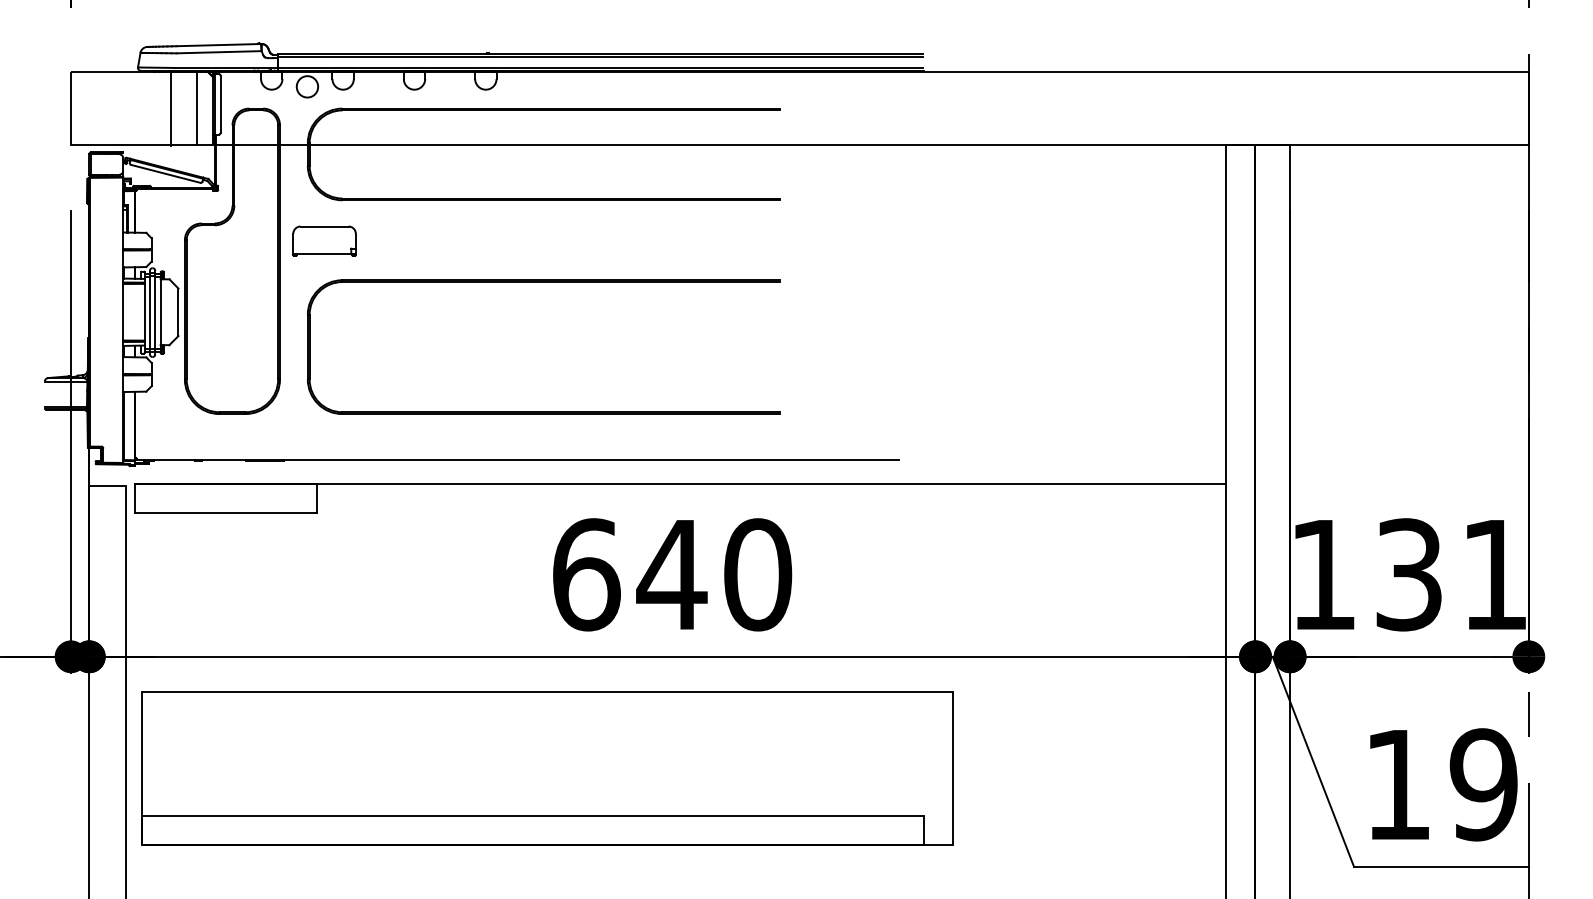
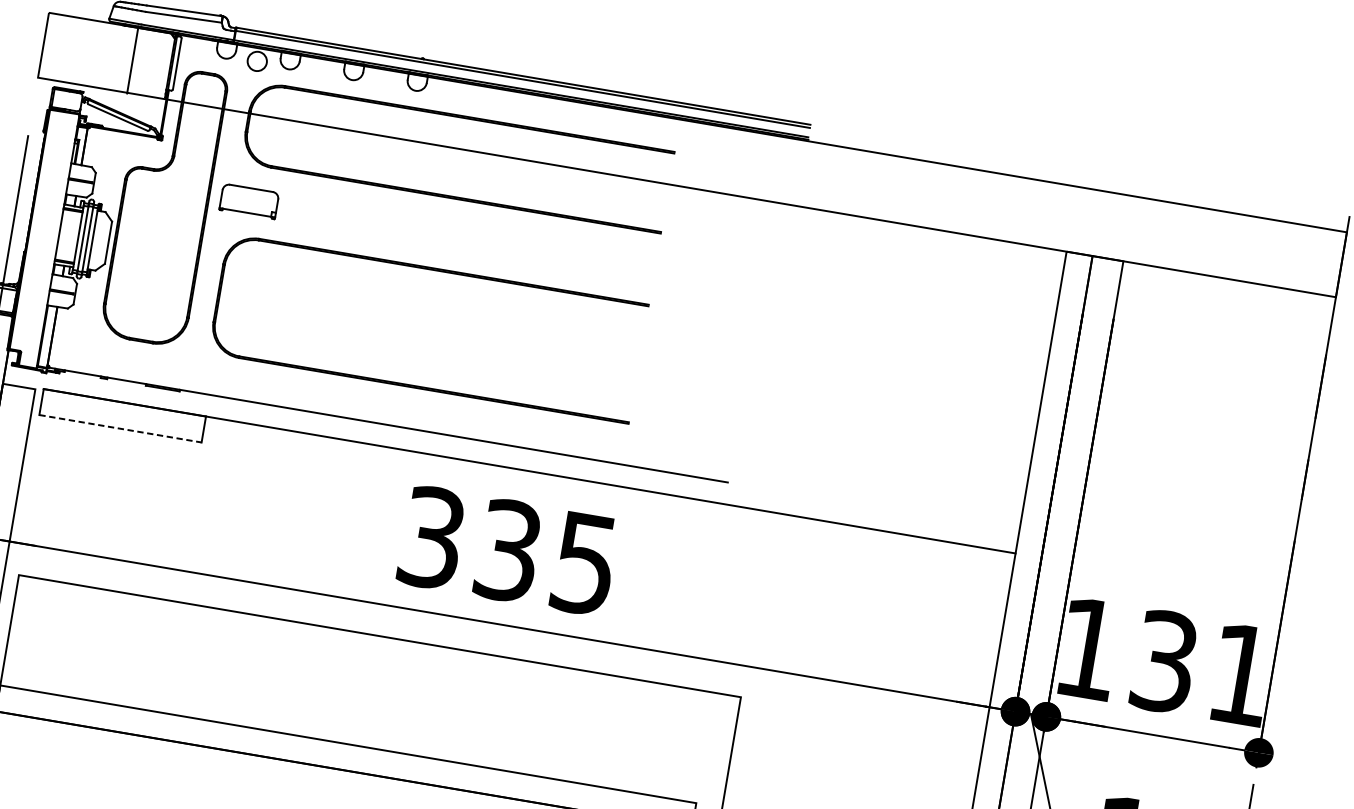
line: (196, 108) -> (155, 63), removed
line: (226, 513) -> (120, 429), solid -> dashed
text: (672, 574) -> (508, 550), 640 -> 335

